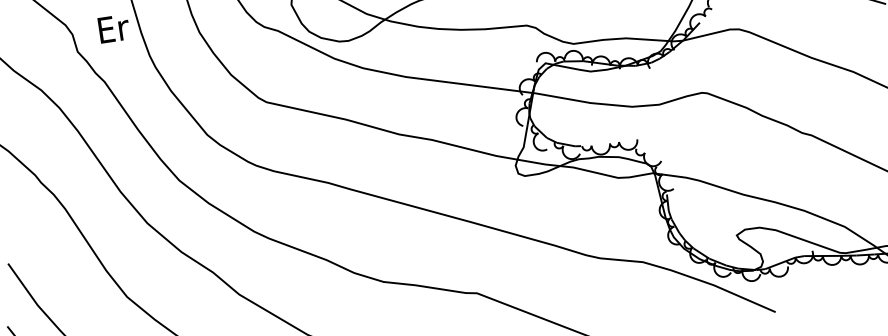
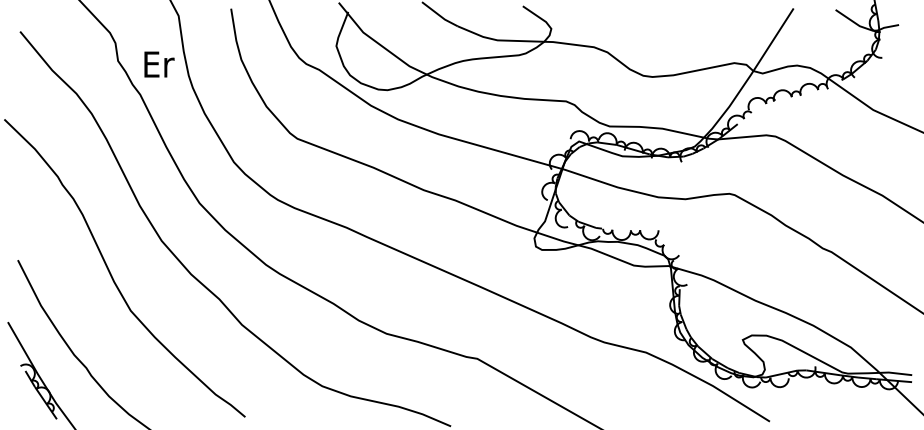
text: (114, 28) -> (159, 64), moved

